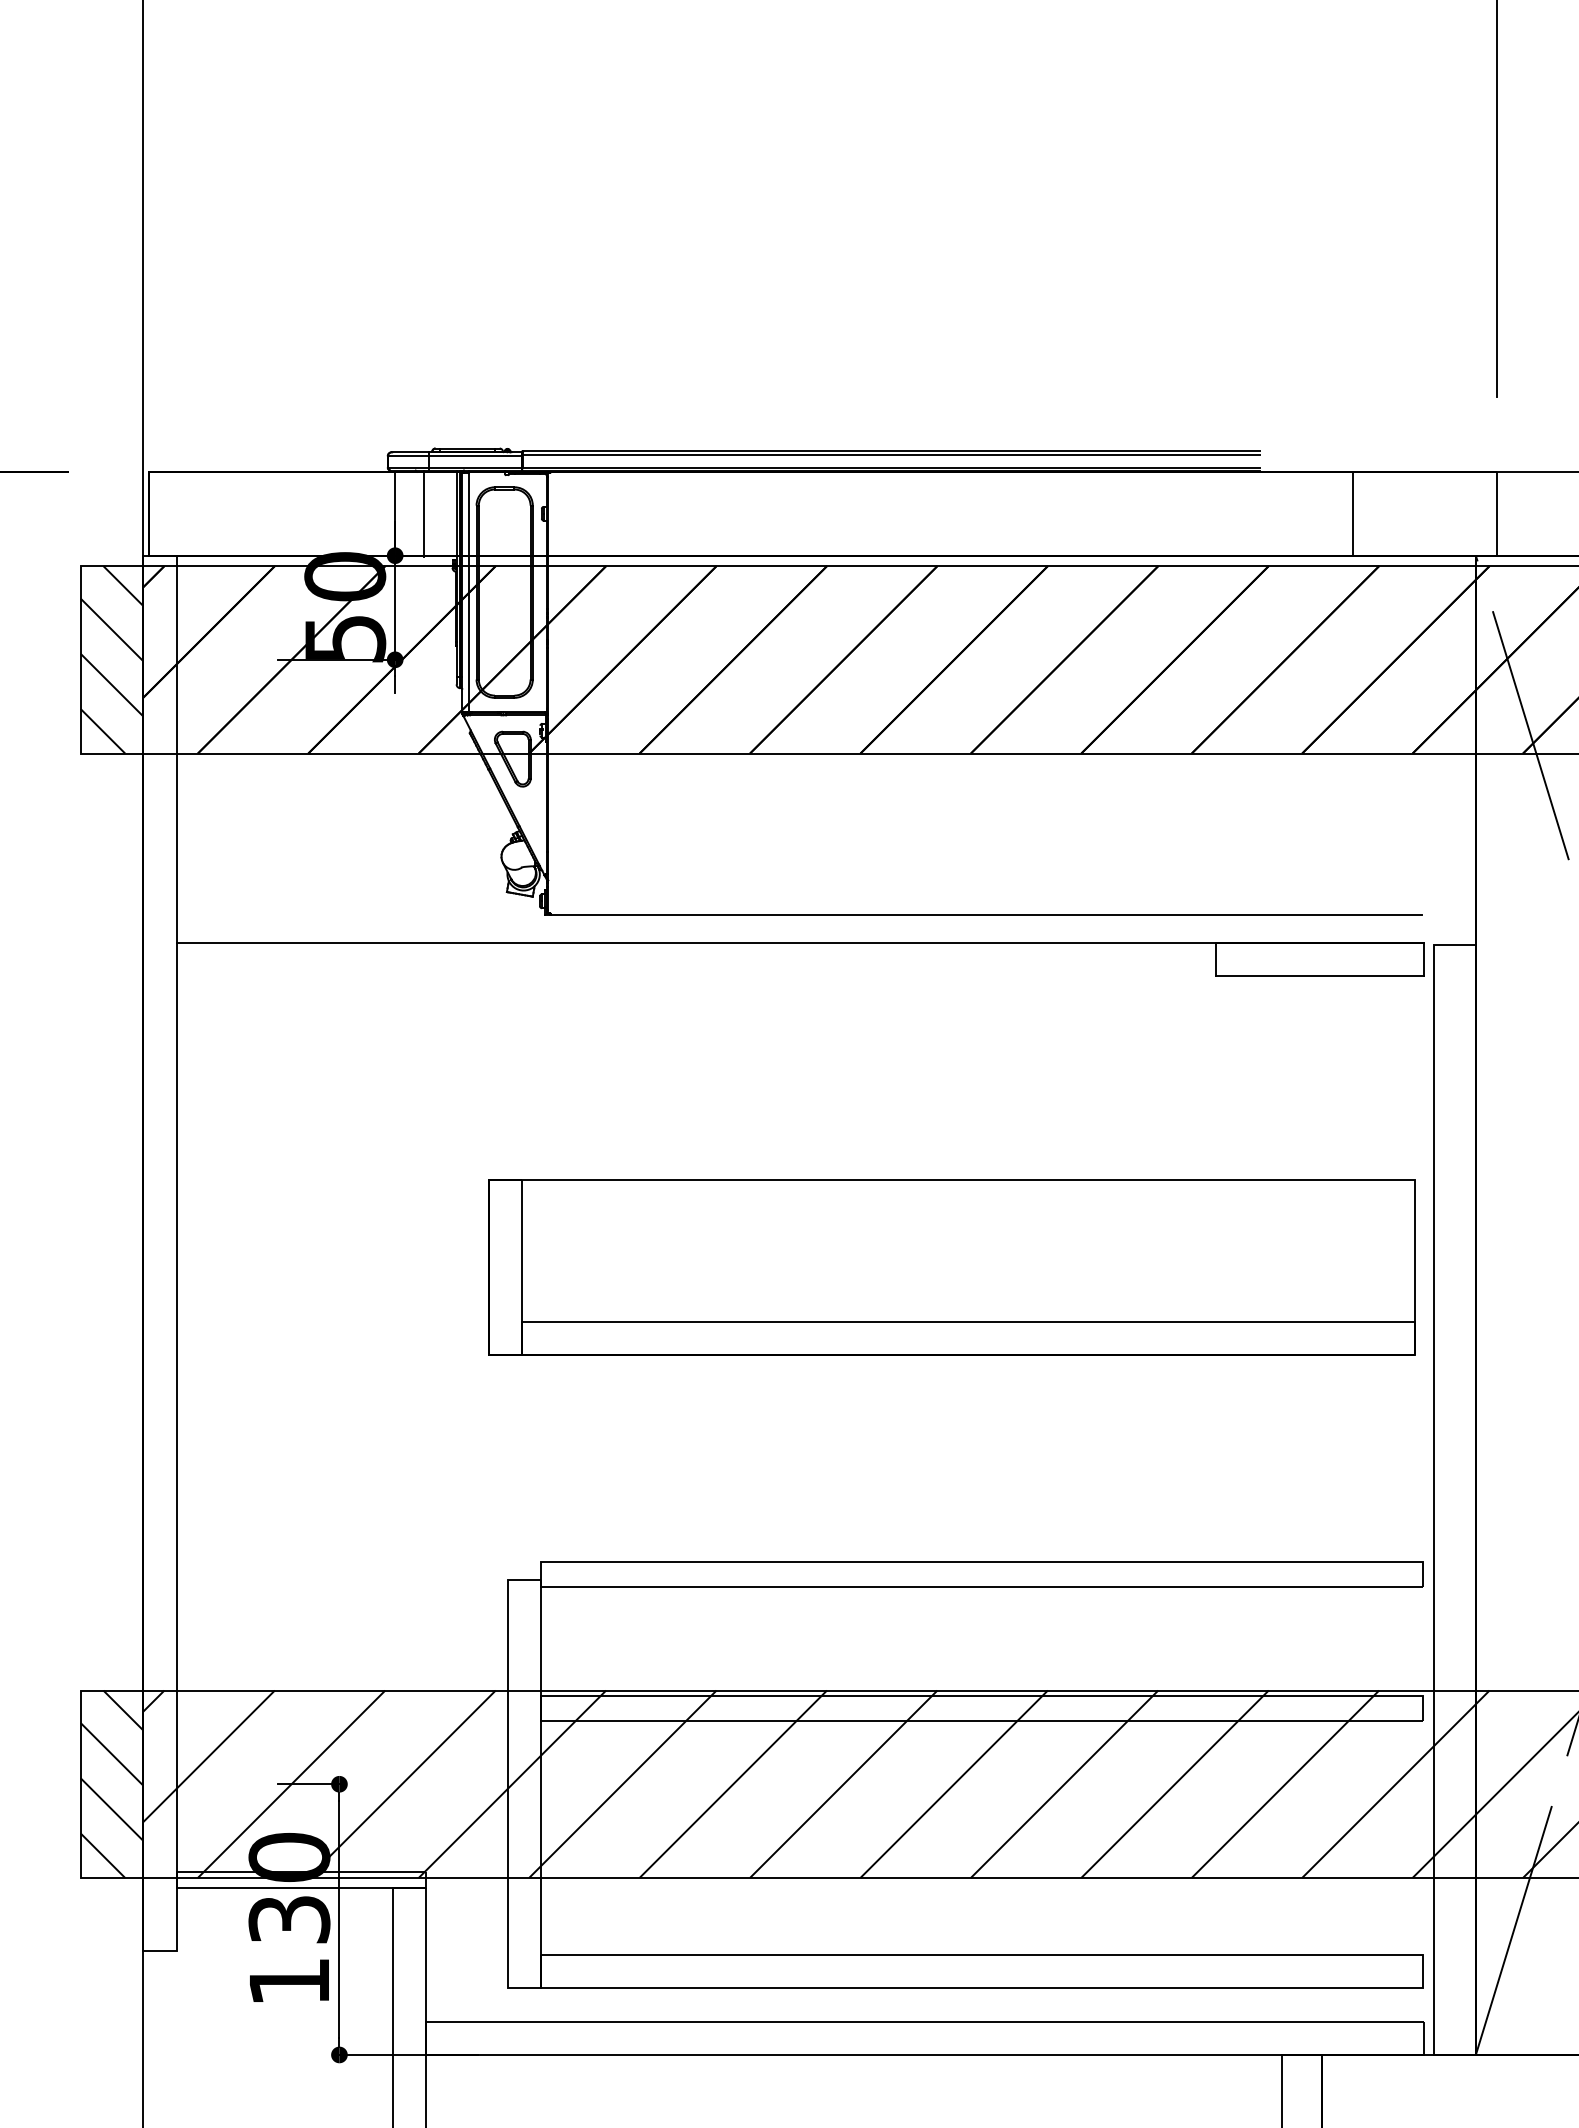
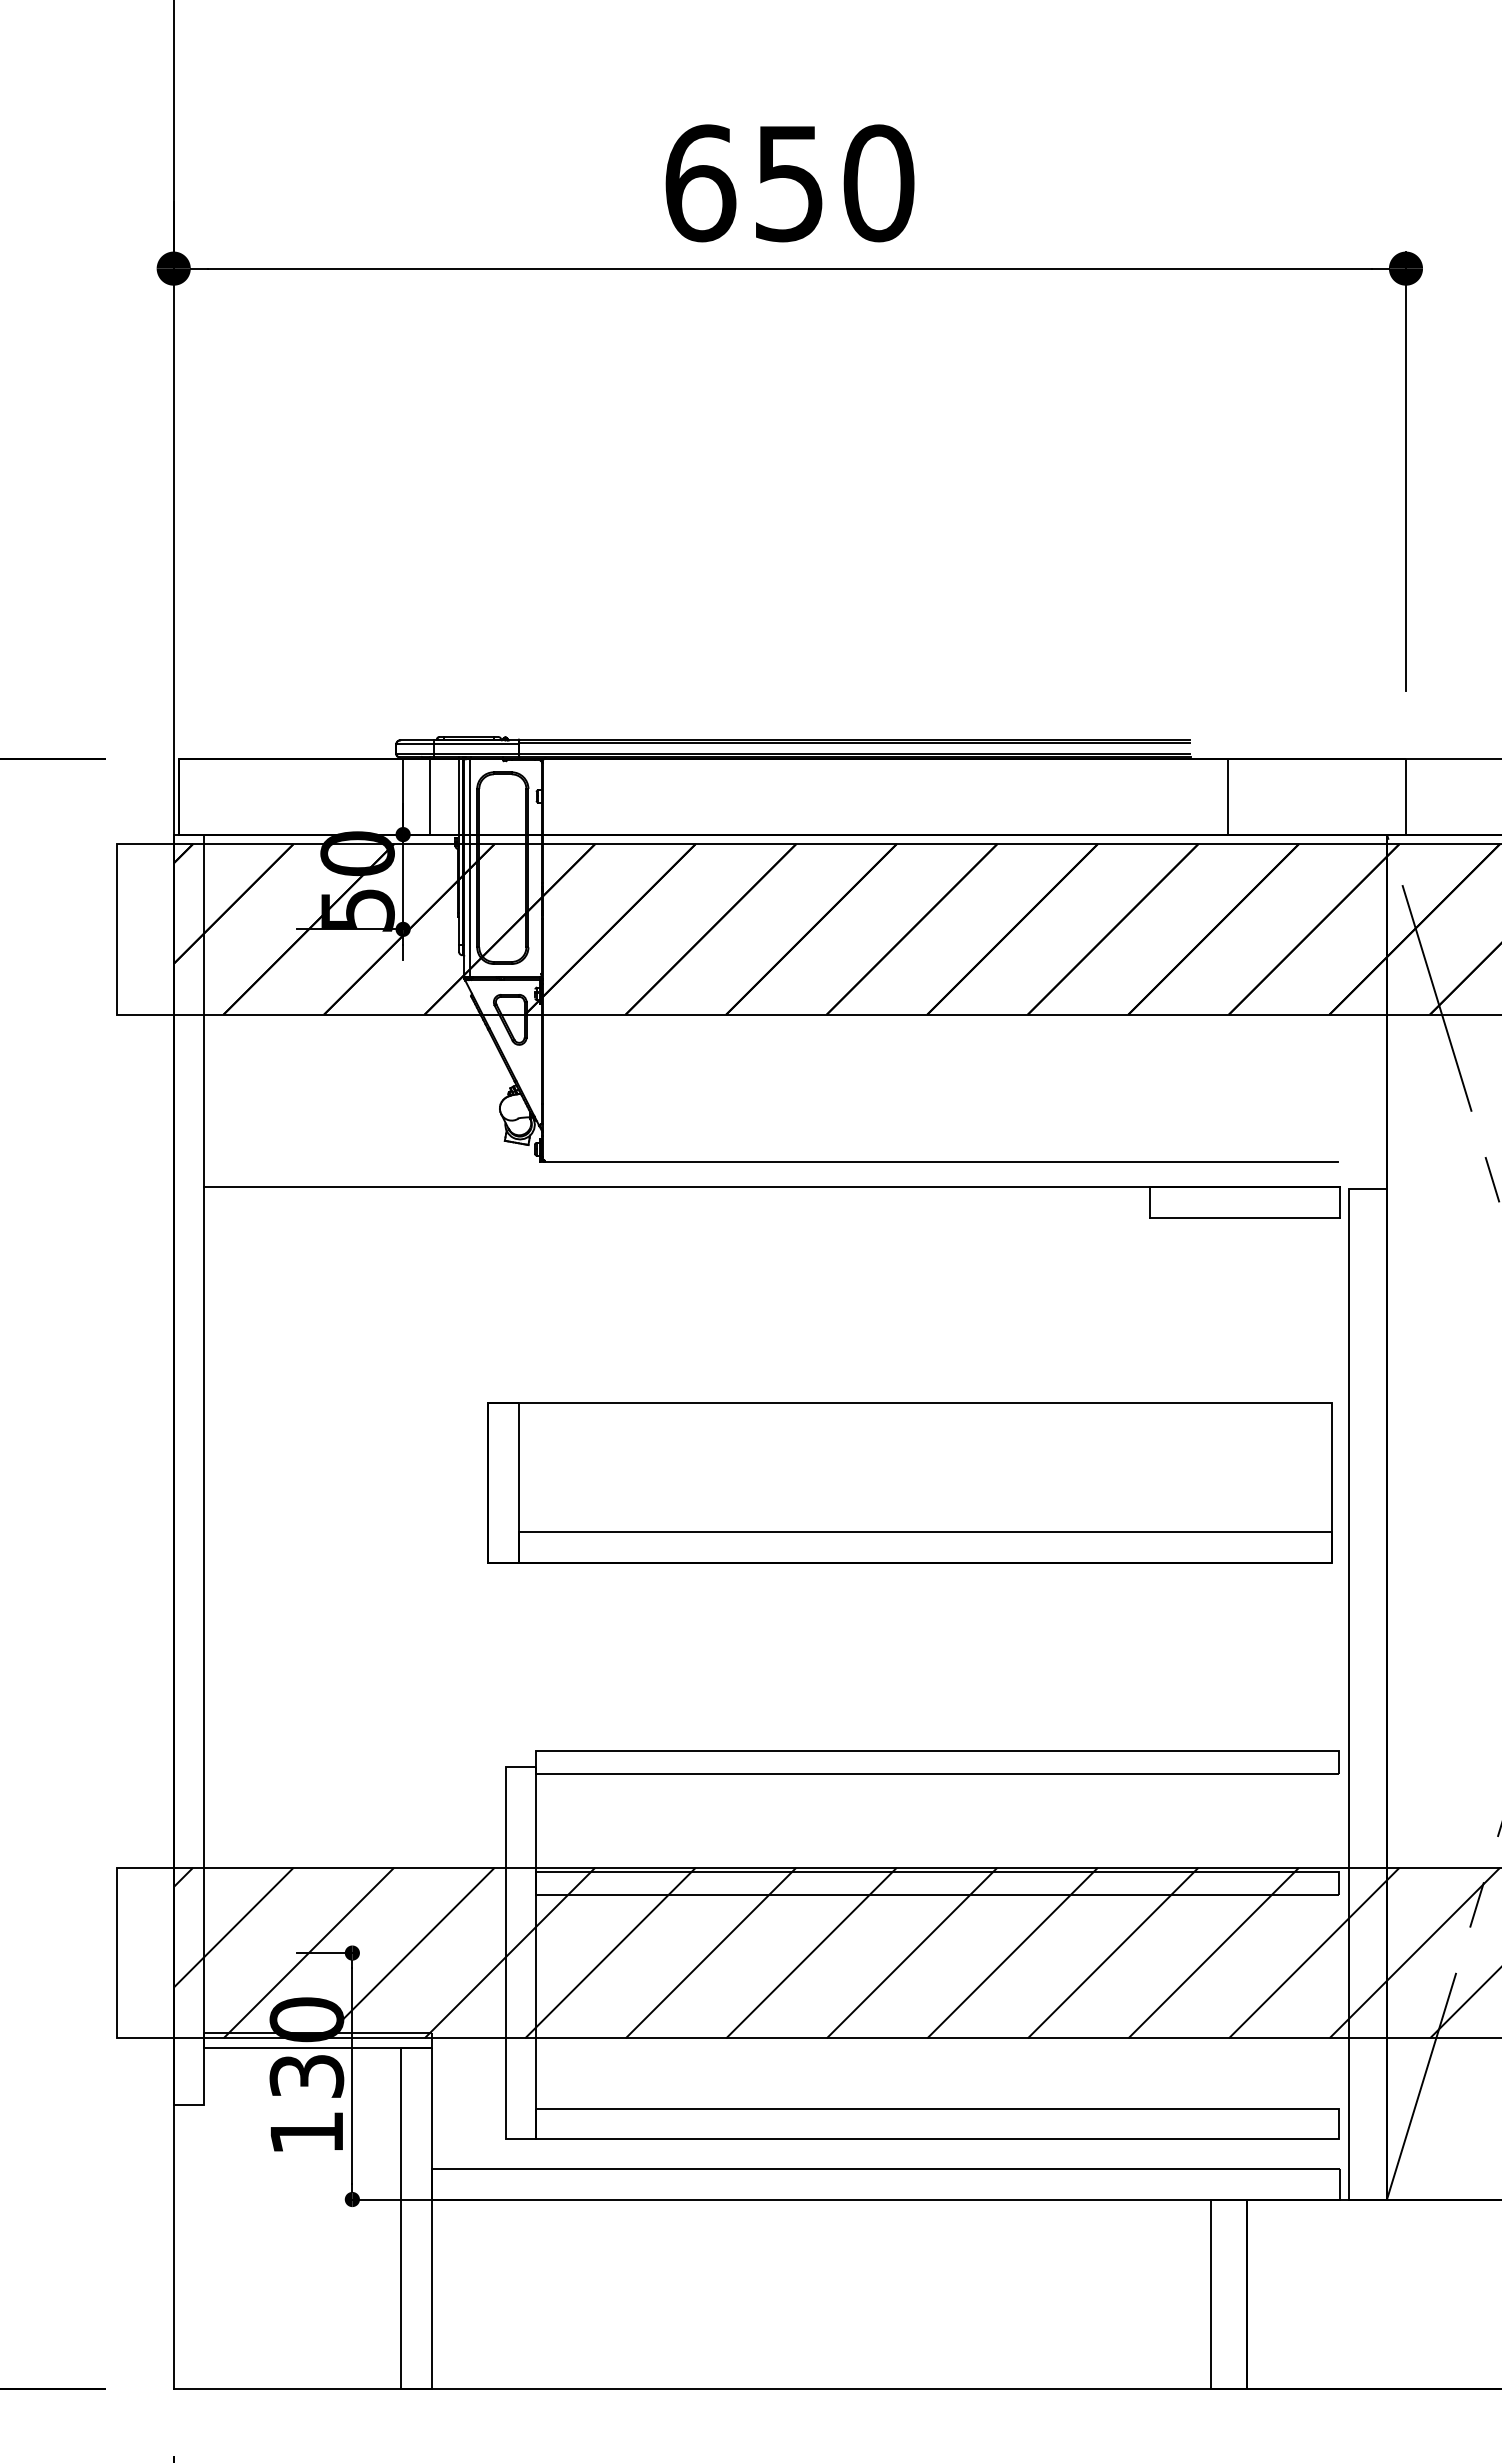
line: (1353, 513) -> (1228, 796), moved
hatch: (111, 659) -> (144, 929), removed
hatch: (111, 1783) -> (144, 1952), removed

